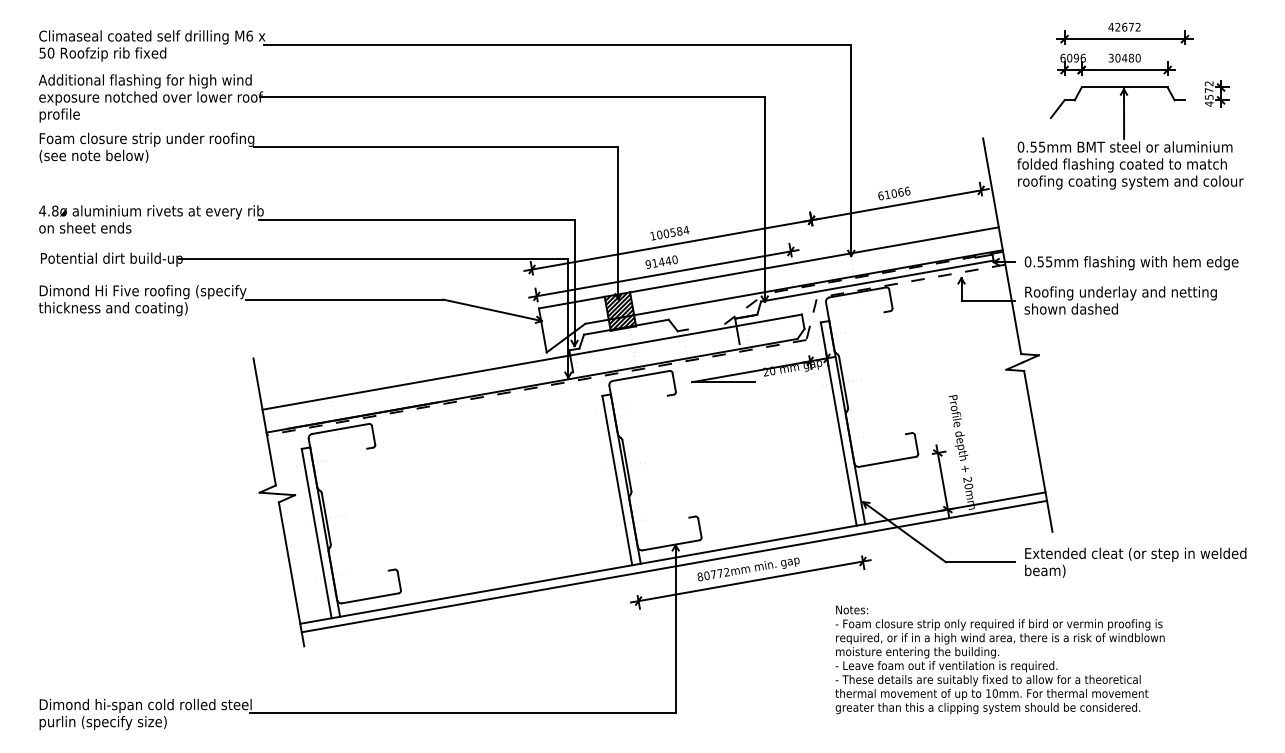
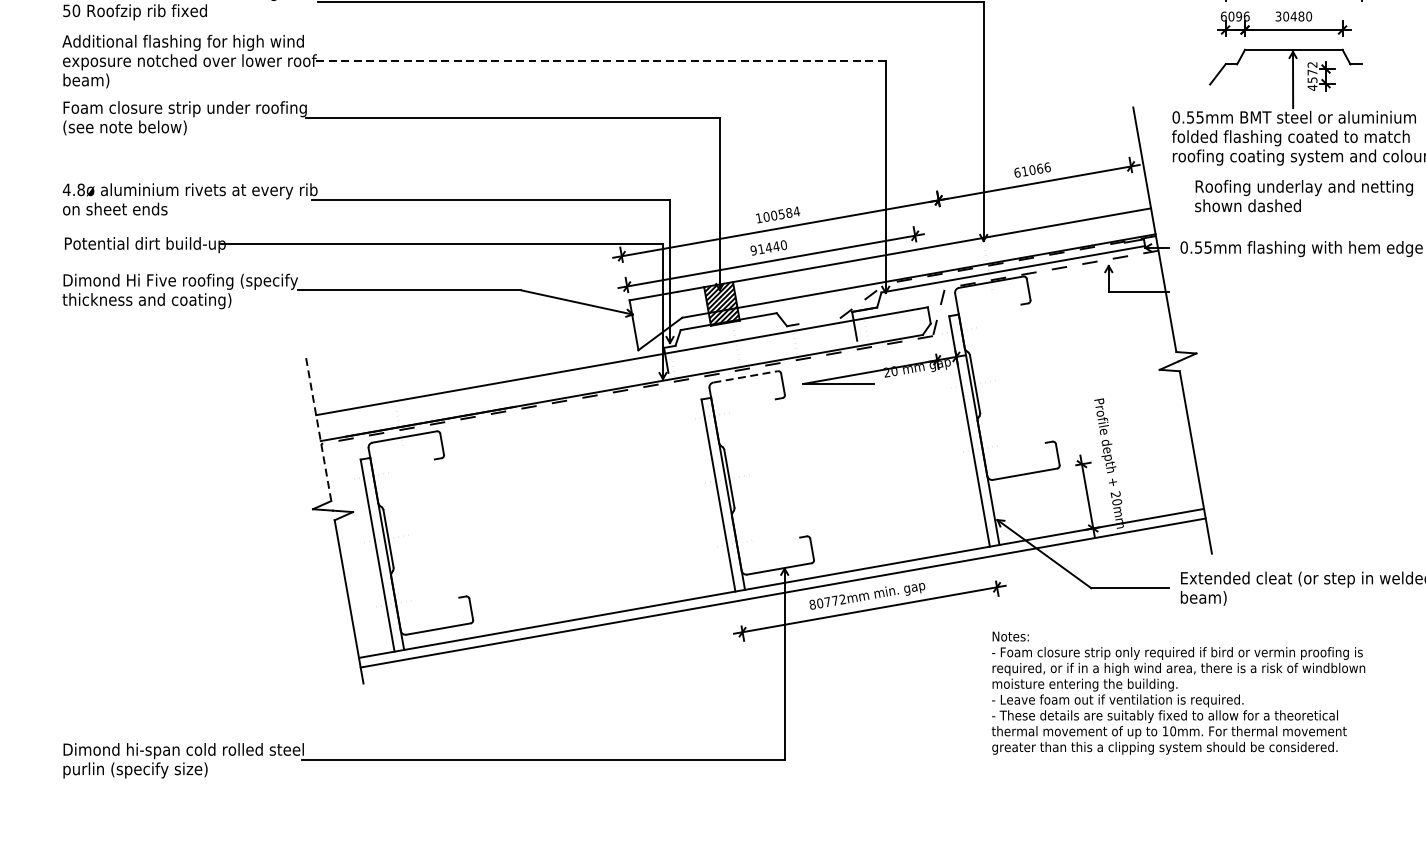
part: (1216, 93) -> (1320, 75), moved
line: (512, 97) -> (599, 61), solid -> dashed
text: (59, 115) -> (85, 81), profile -> beam)
text: (1120, 300) -> (1303, 196), moved
line: (641, 375) -> (745, 376), solid -> dashed
line: (264, 421) -> (318, 428), solid -> dashed
text: (999, 659) -> (1177, 692), moved

